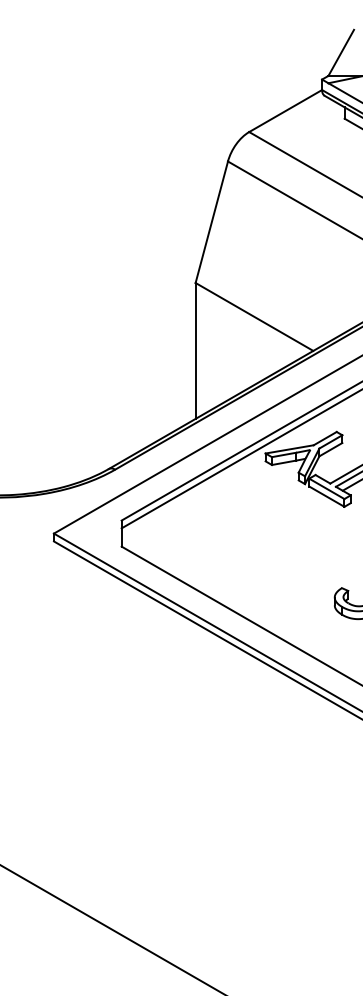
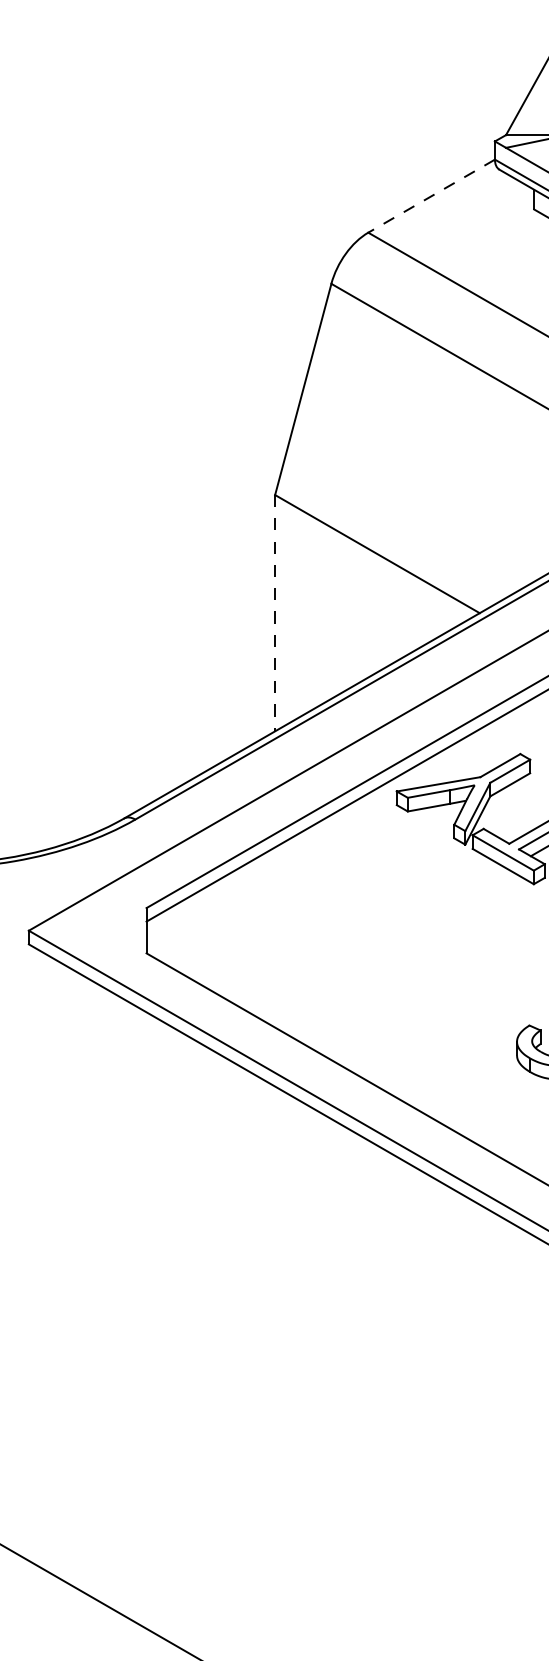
line: (285, 111) -> (431, 196), solid -> dashed
line: (195, 350) -> (274, 612), solid -> dashed

